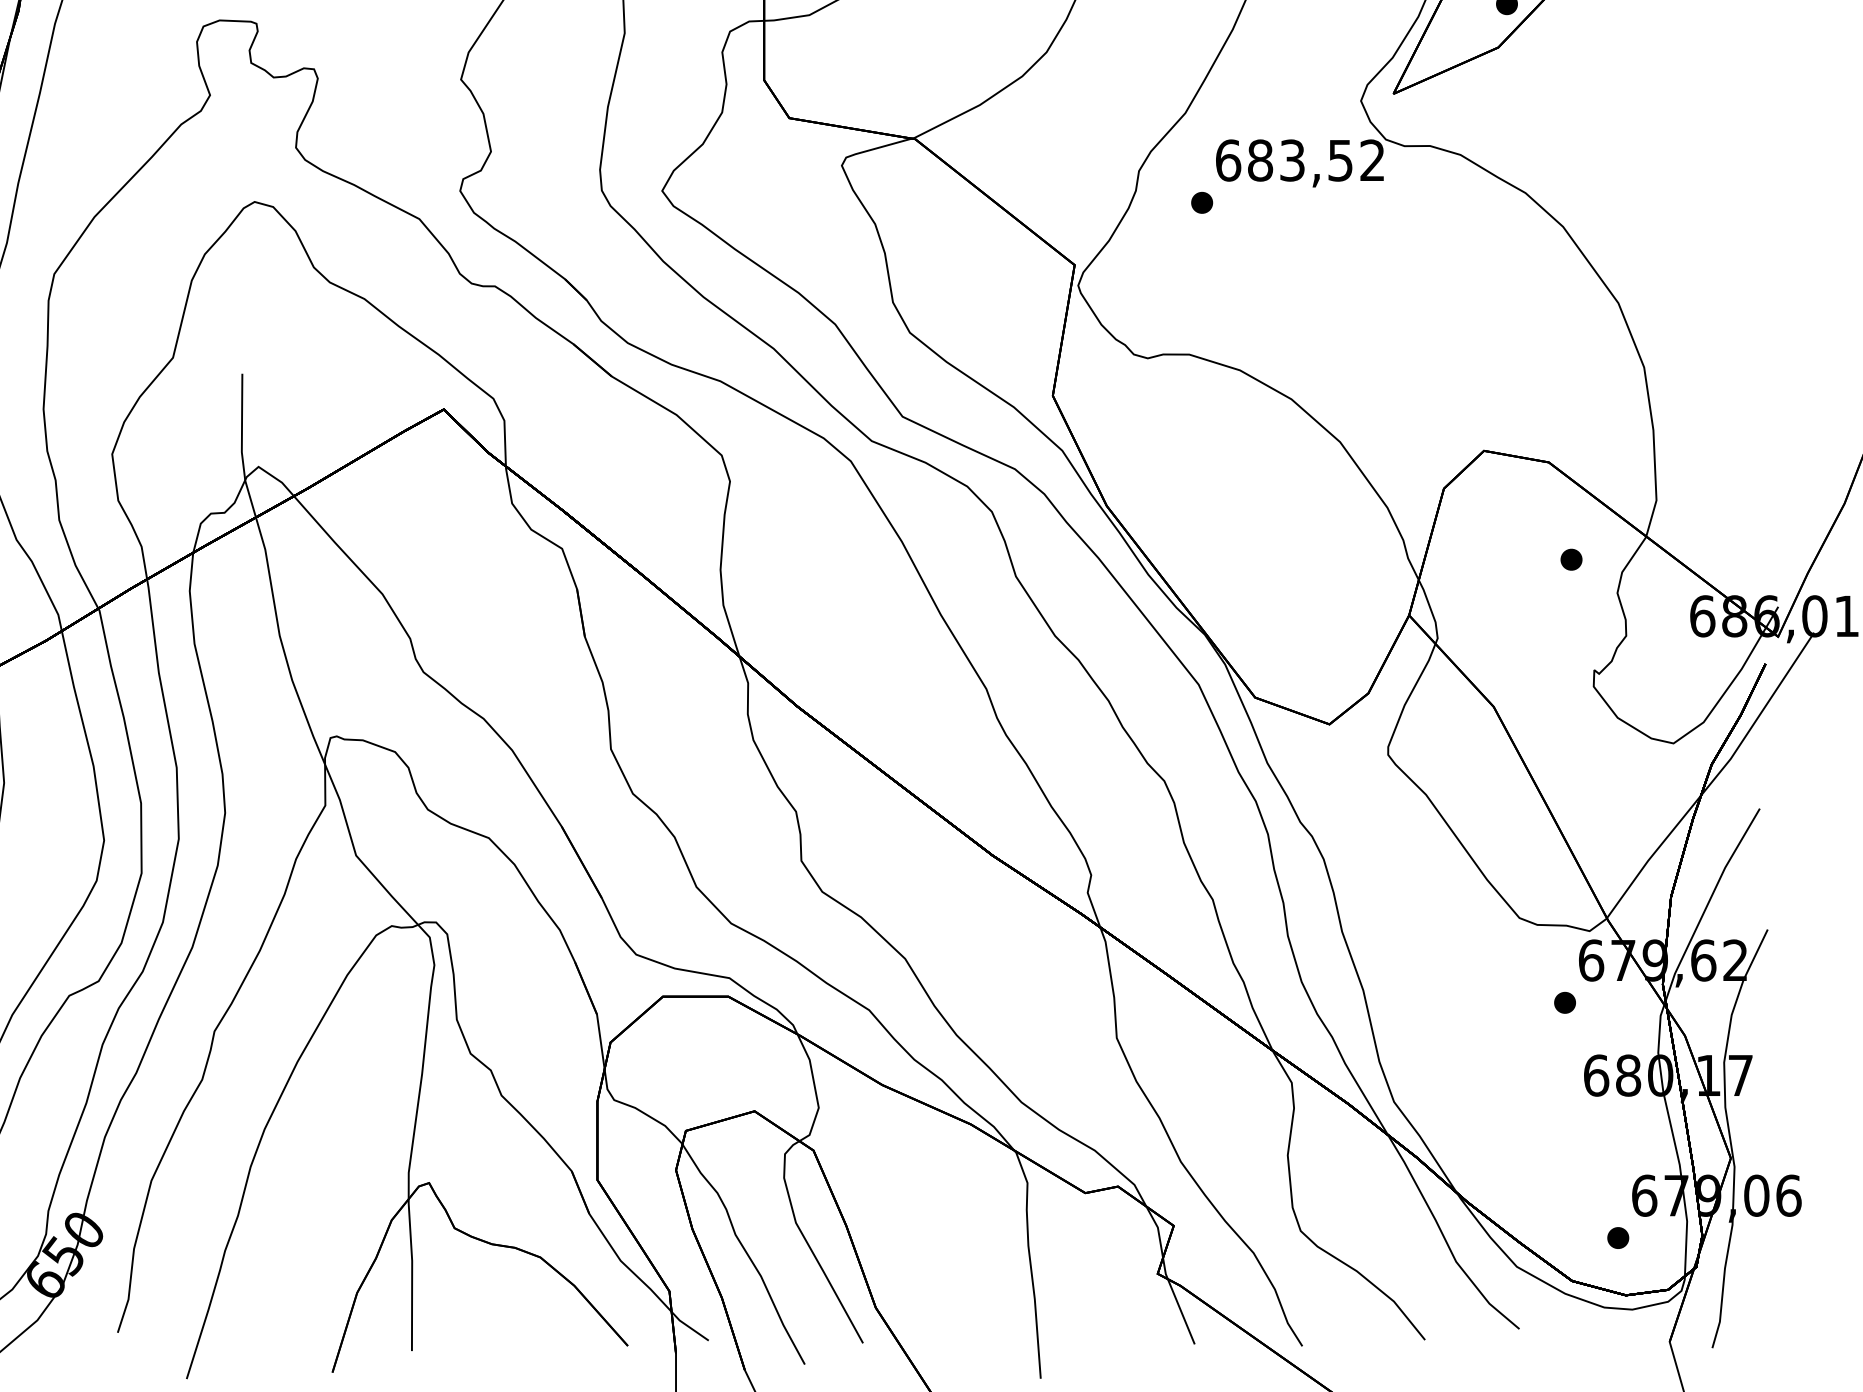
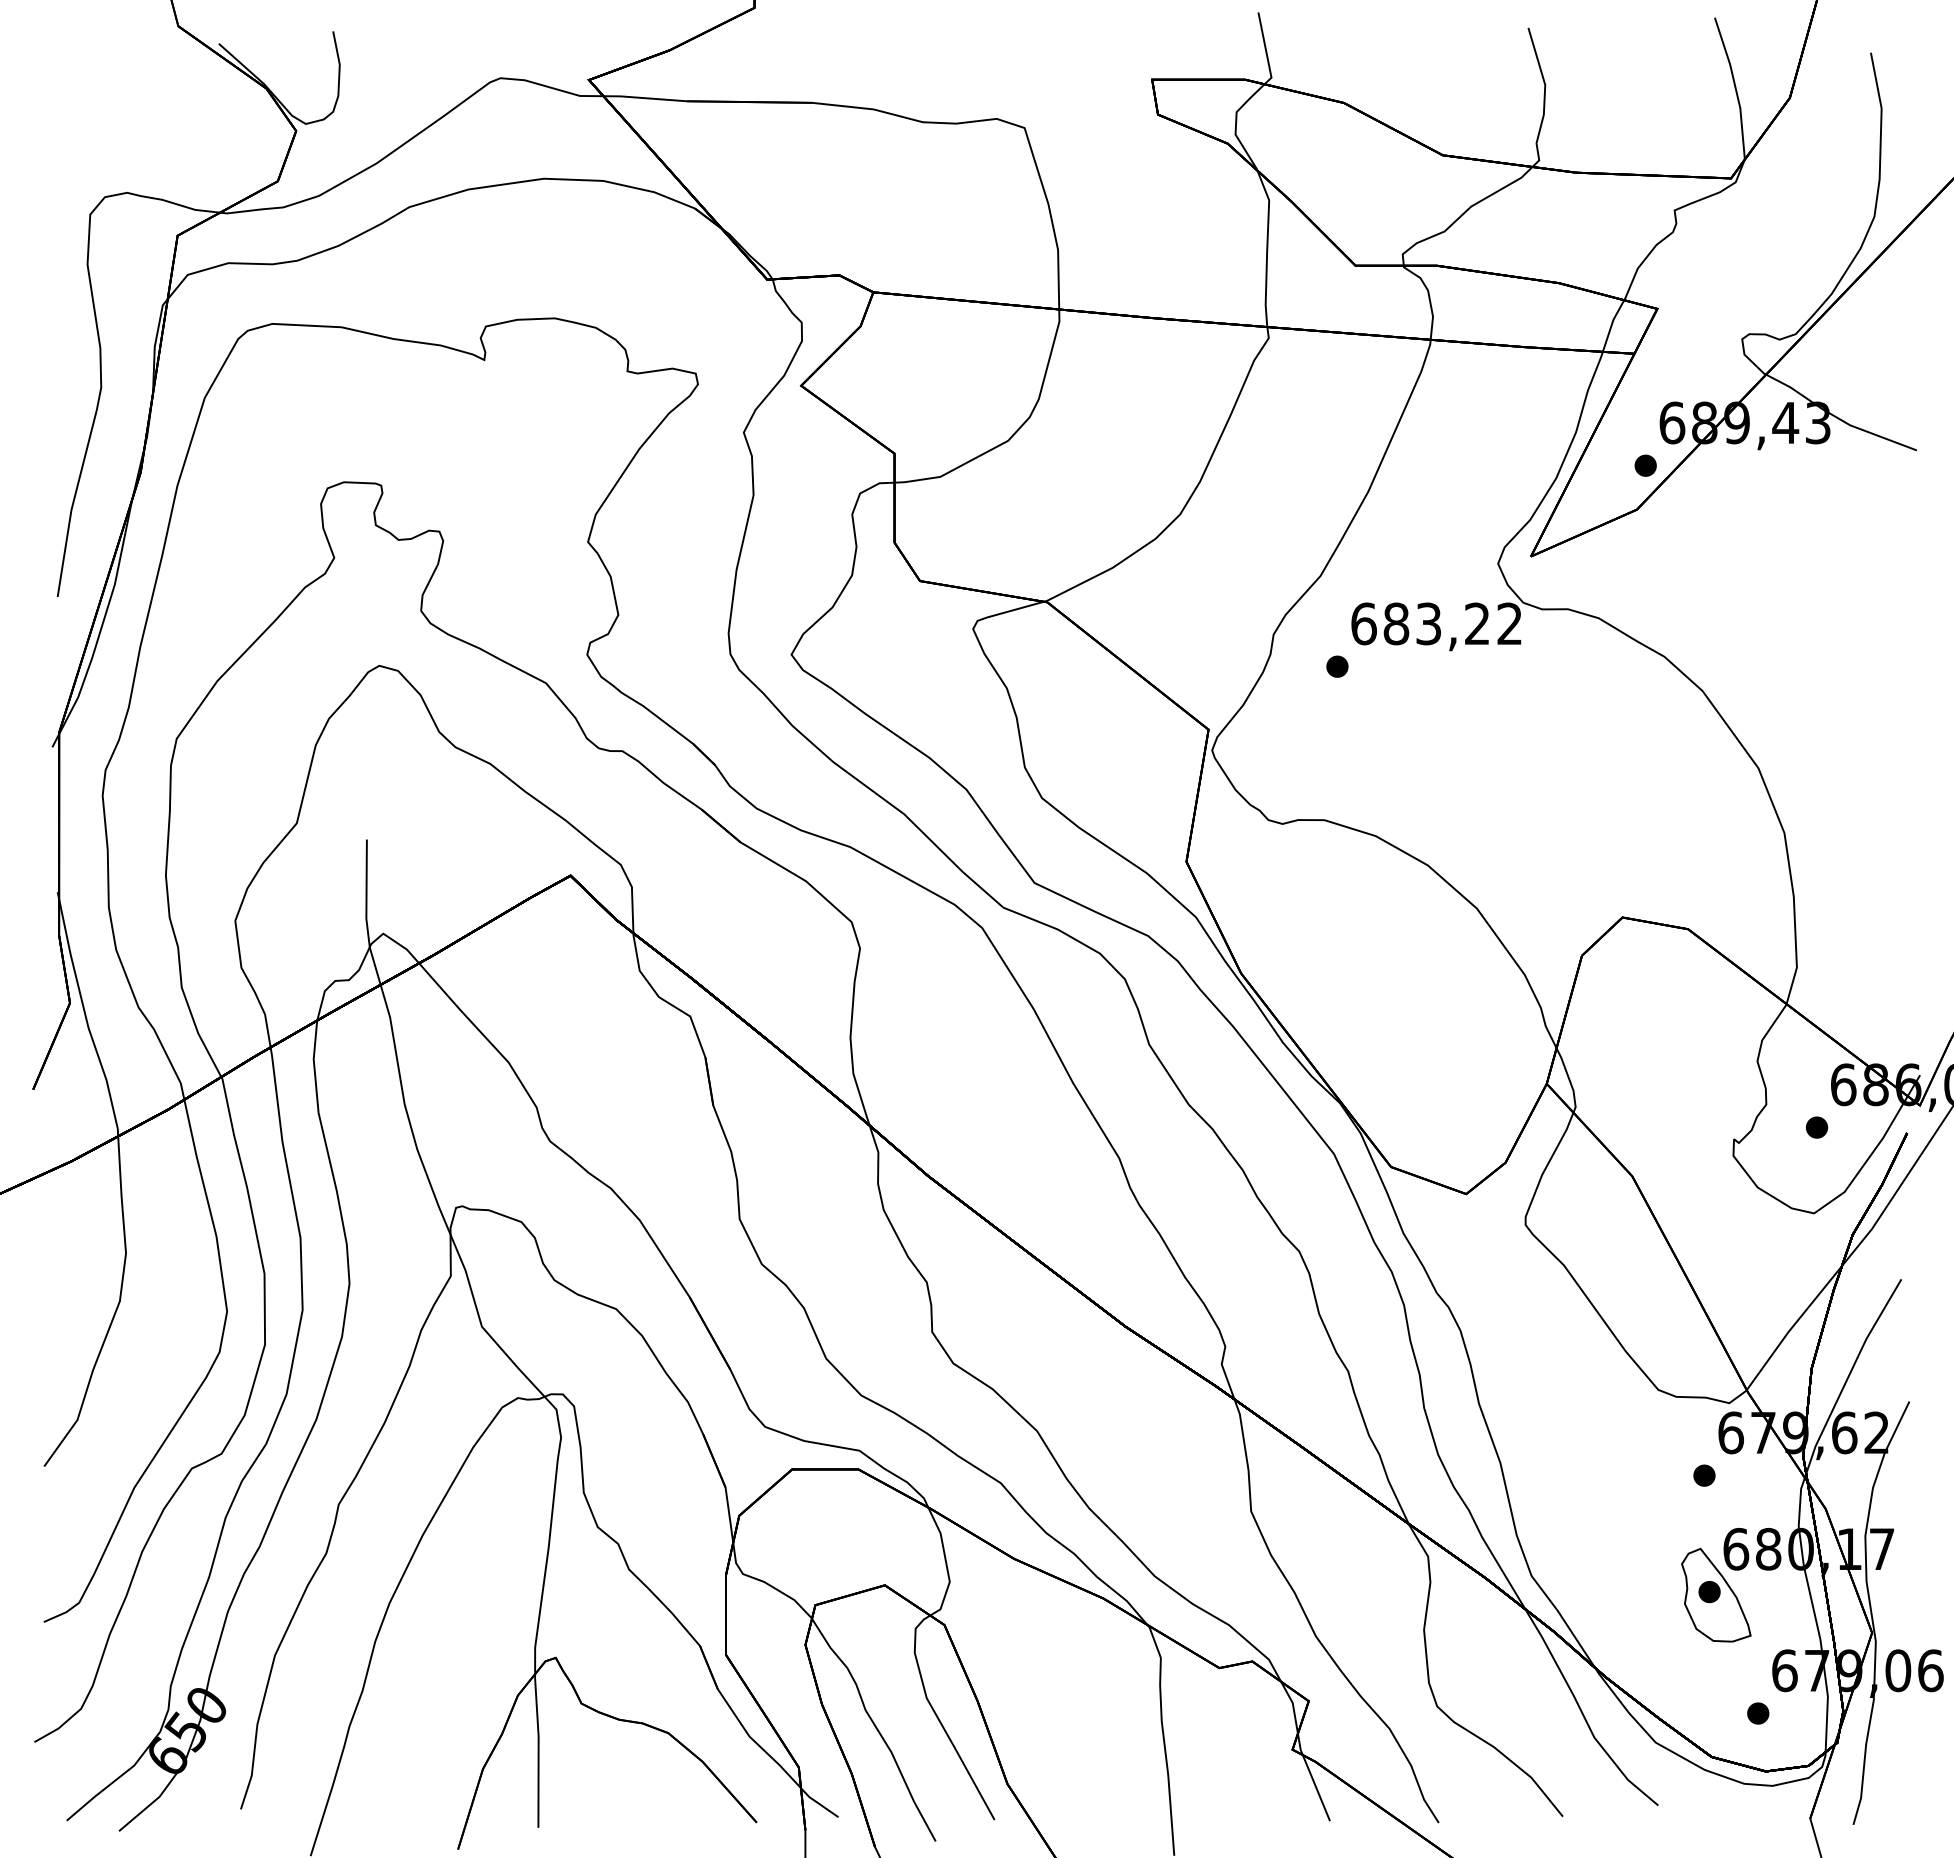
text: (1340, 160) -> (1477, 623), 683,52 -> 683,22
part: (1572, 559) -> (1817, 1127), moved
part: (1576, 1120) -> (1716, 1594), added

